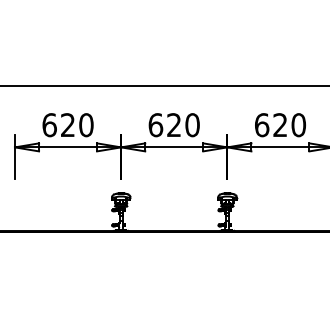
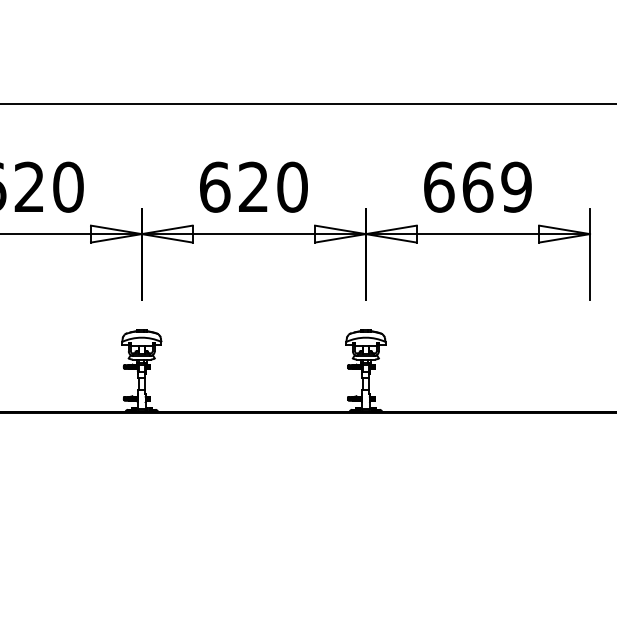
text: (289, 125) -> (497, 187), 620 -> 669

